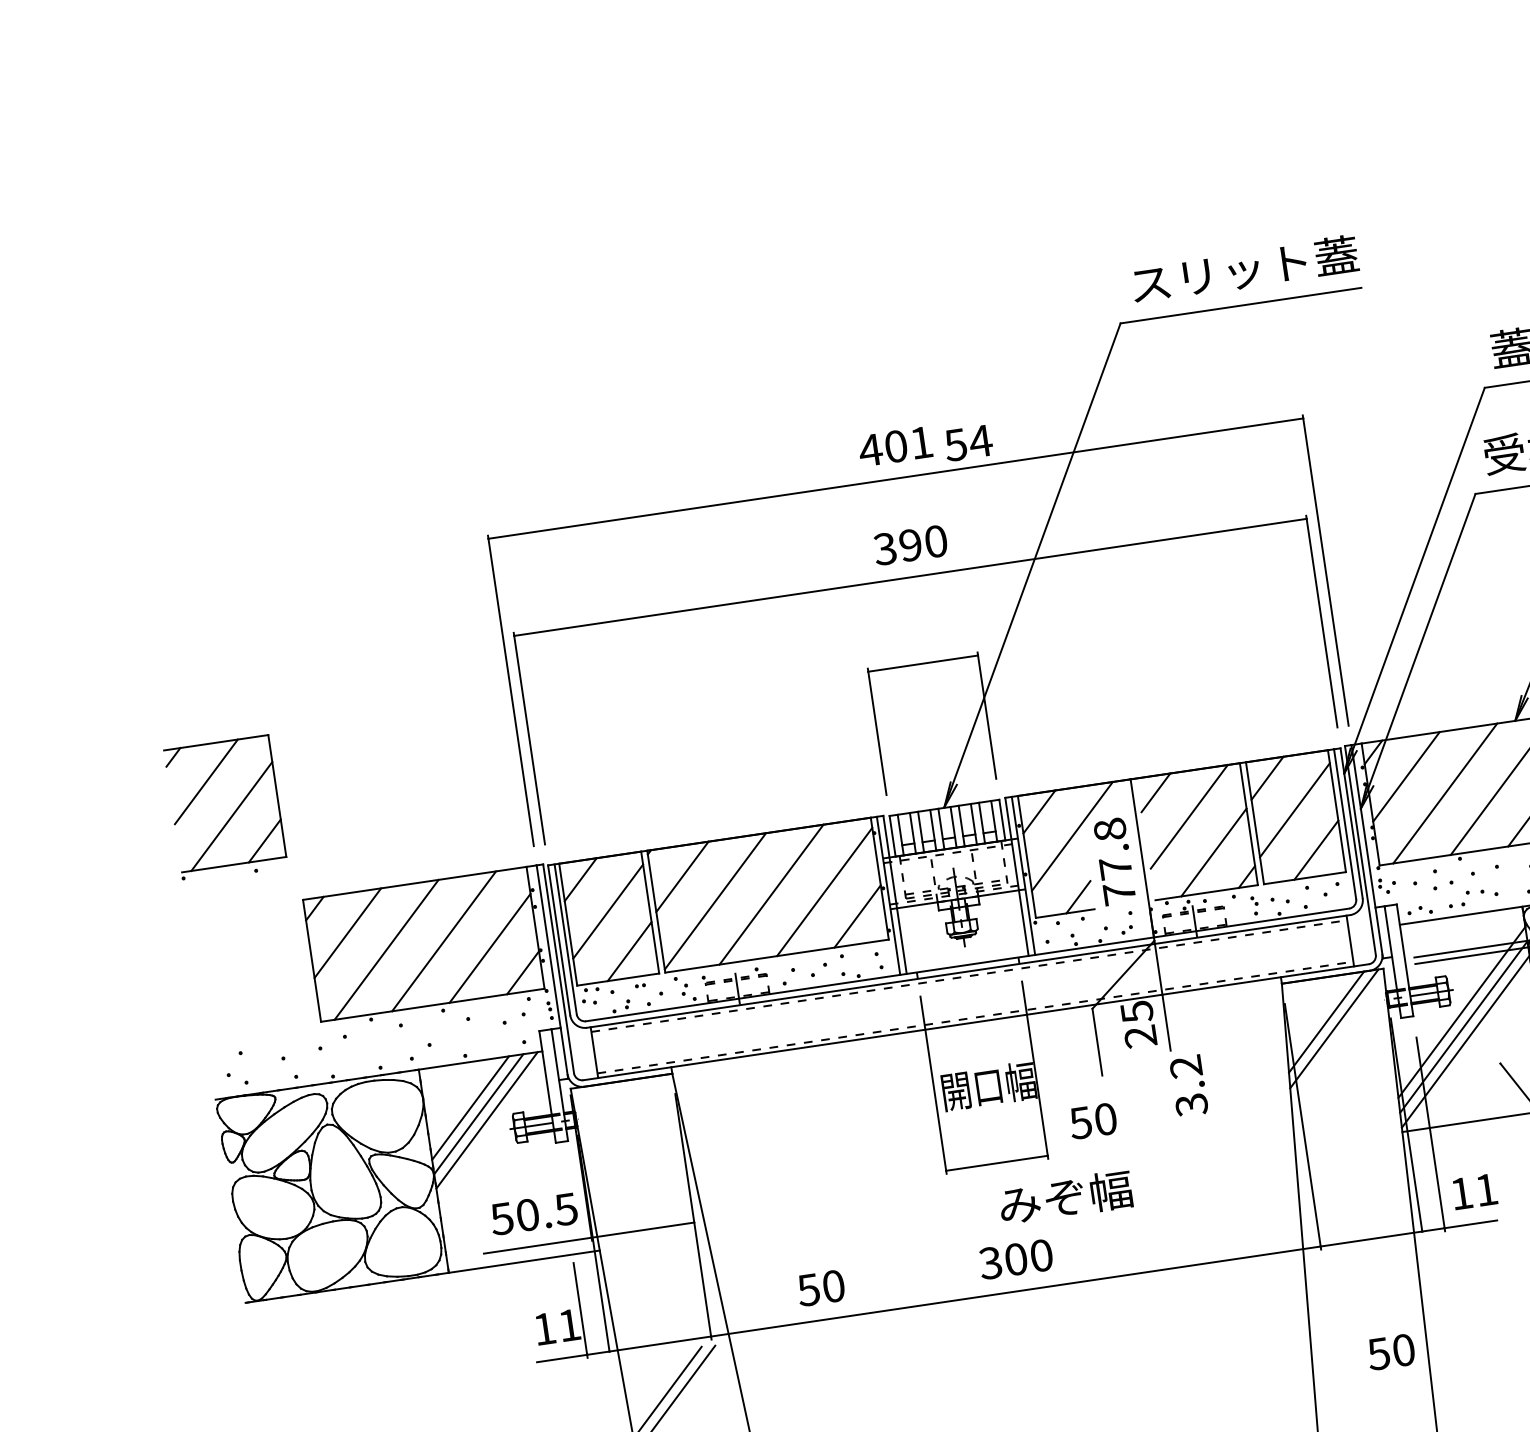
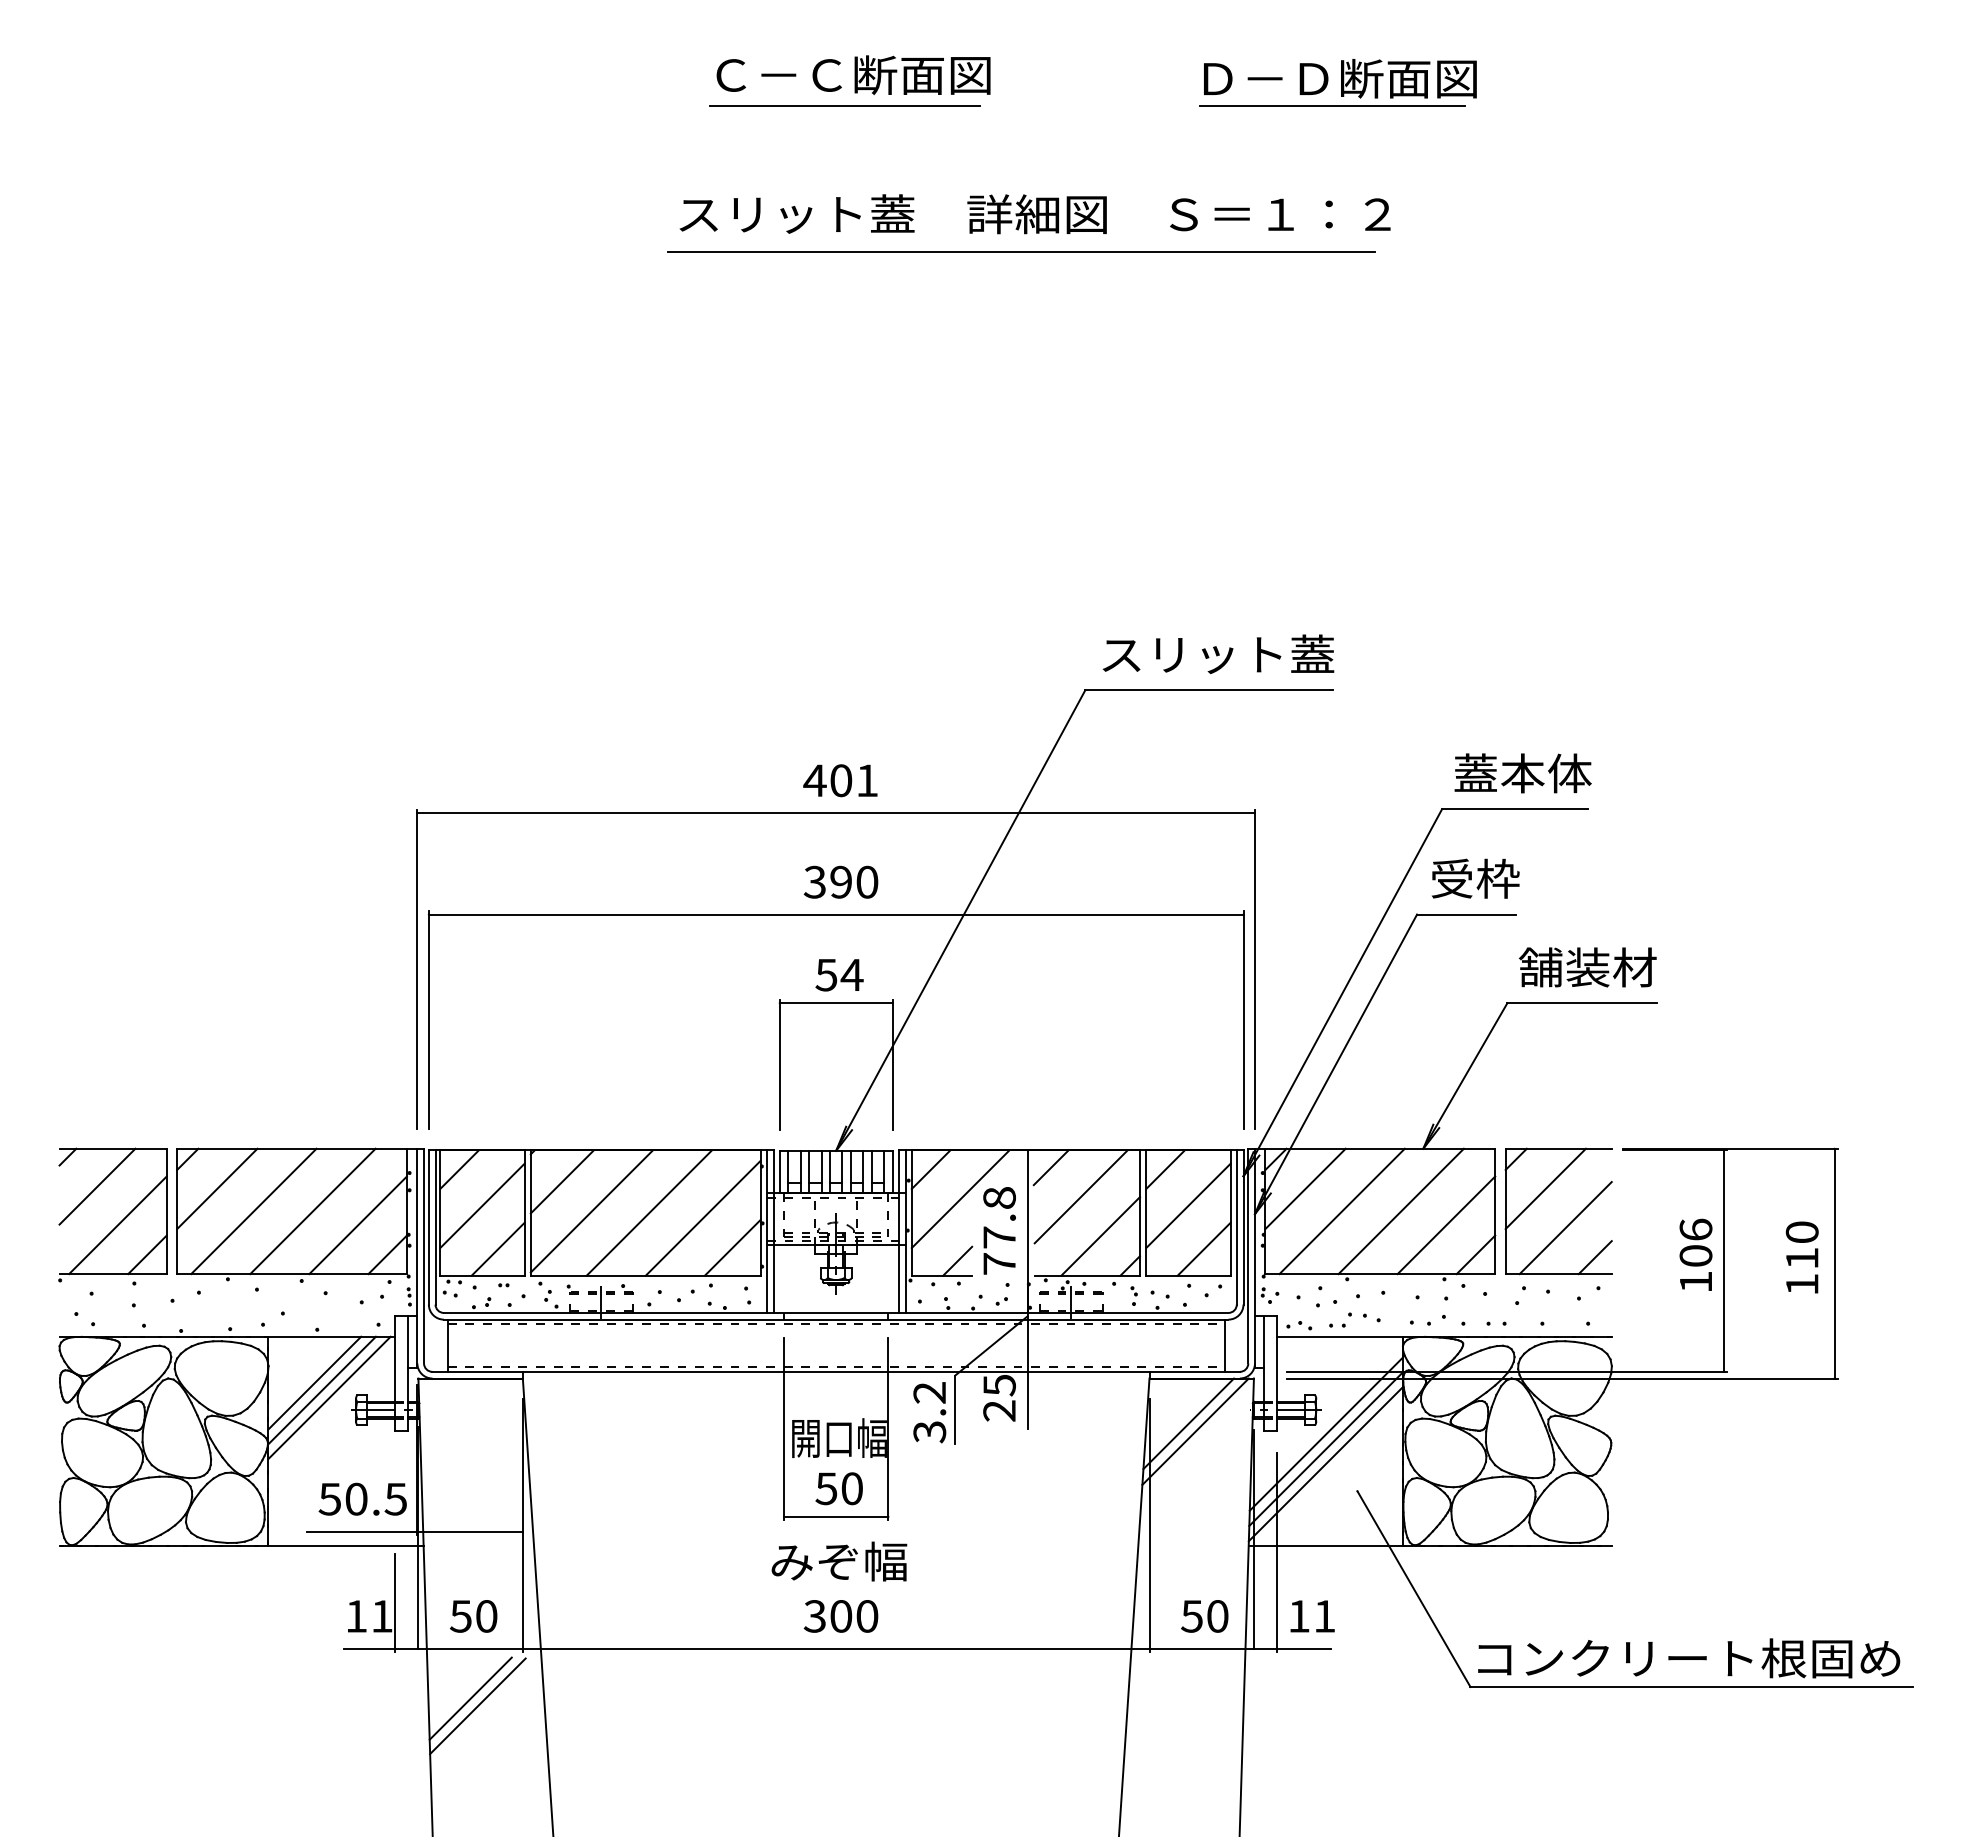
text: (968, 443) -> (839, 975), moved
part: (232, 813) -> (119, 1222), moved
text: (1188, 1085) -> (929, 1412), moved
text: (1092, 1121) -> (838, 1488), moved
text: (1065, 1197) -> (839, 1561), moved
text: (820, 1288) -> (473, 1616), moved
text: (1390, 1352) -> (1204, 1616), moved

